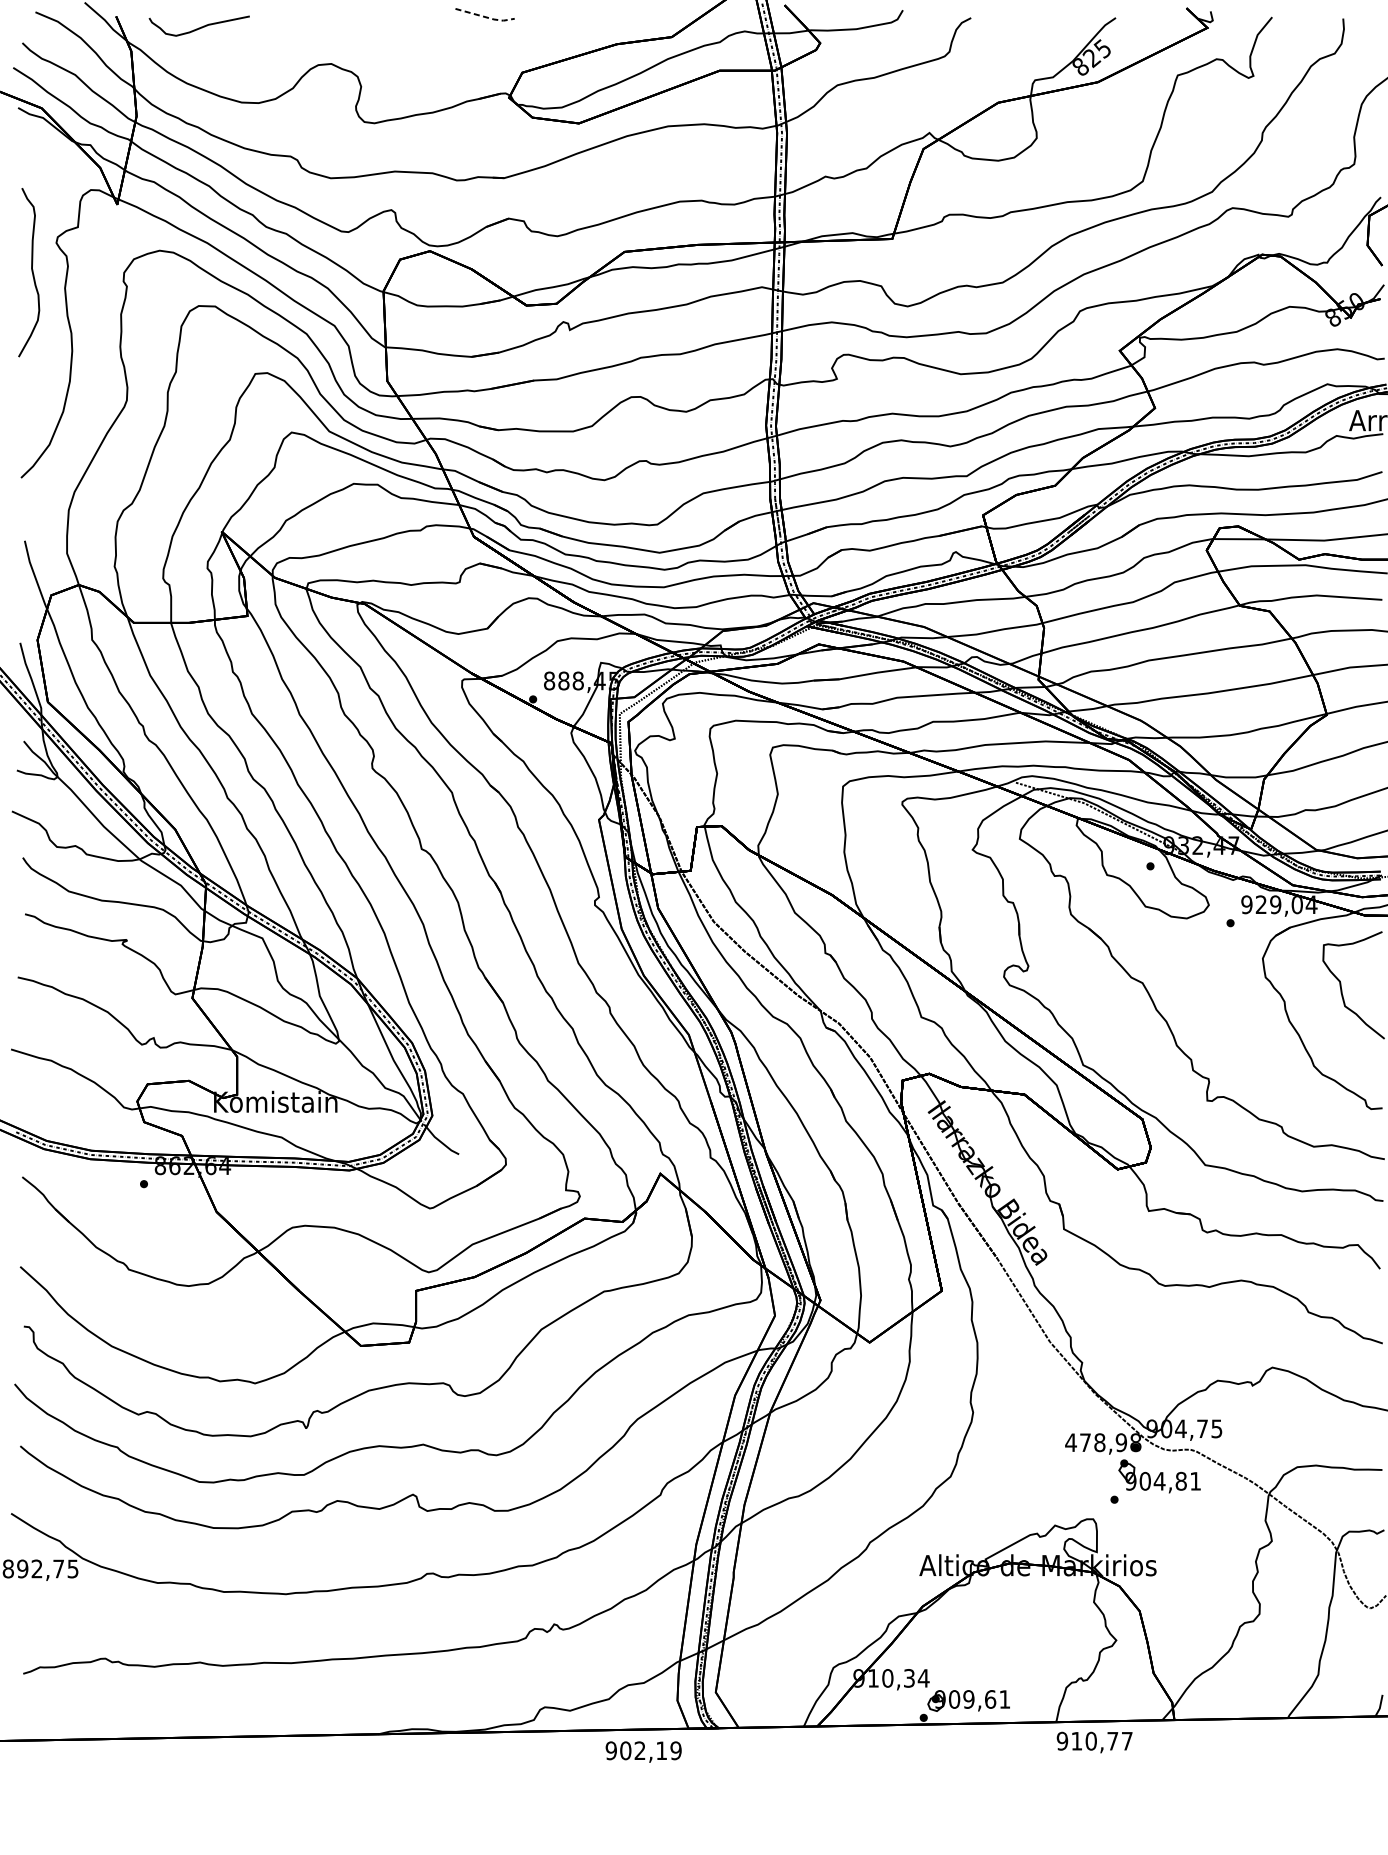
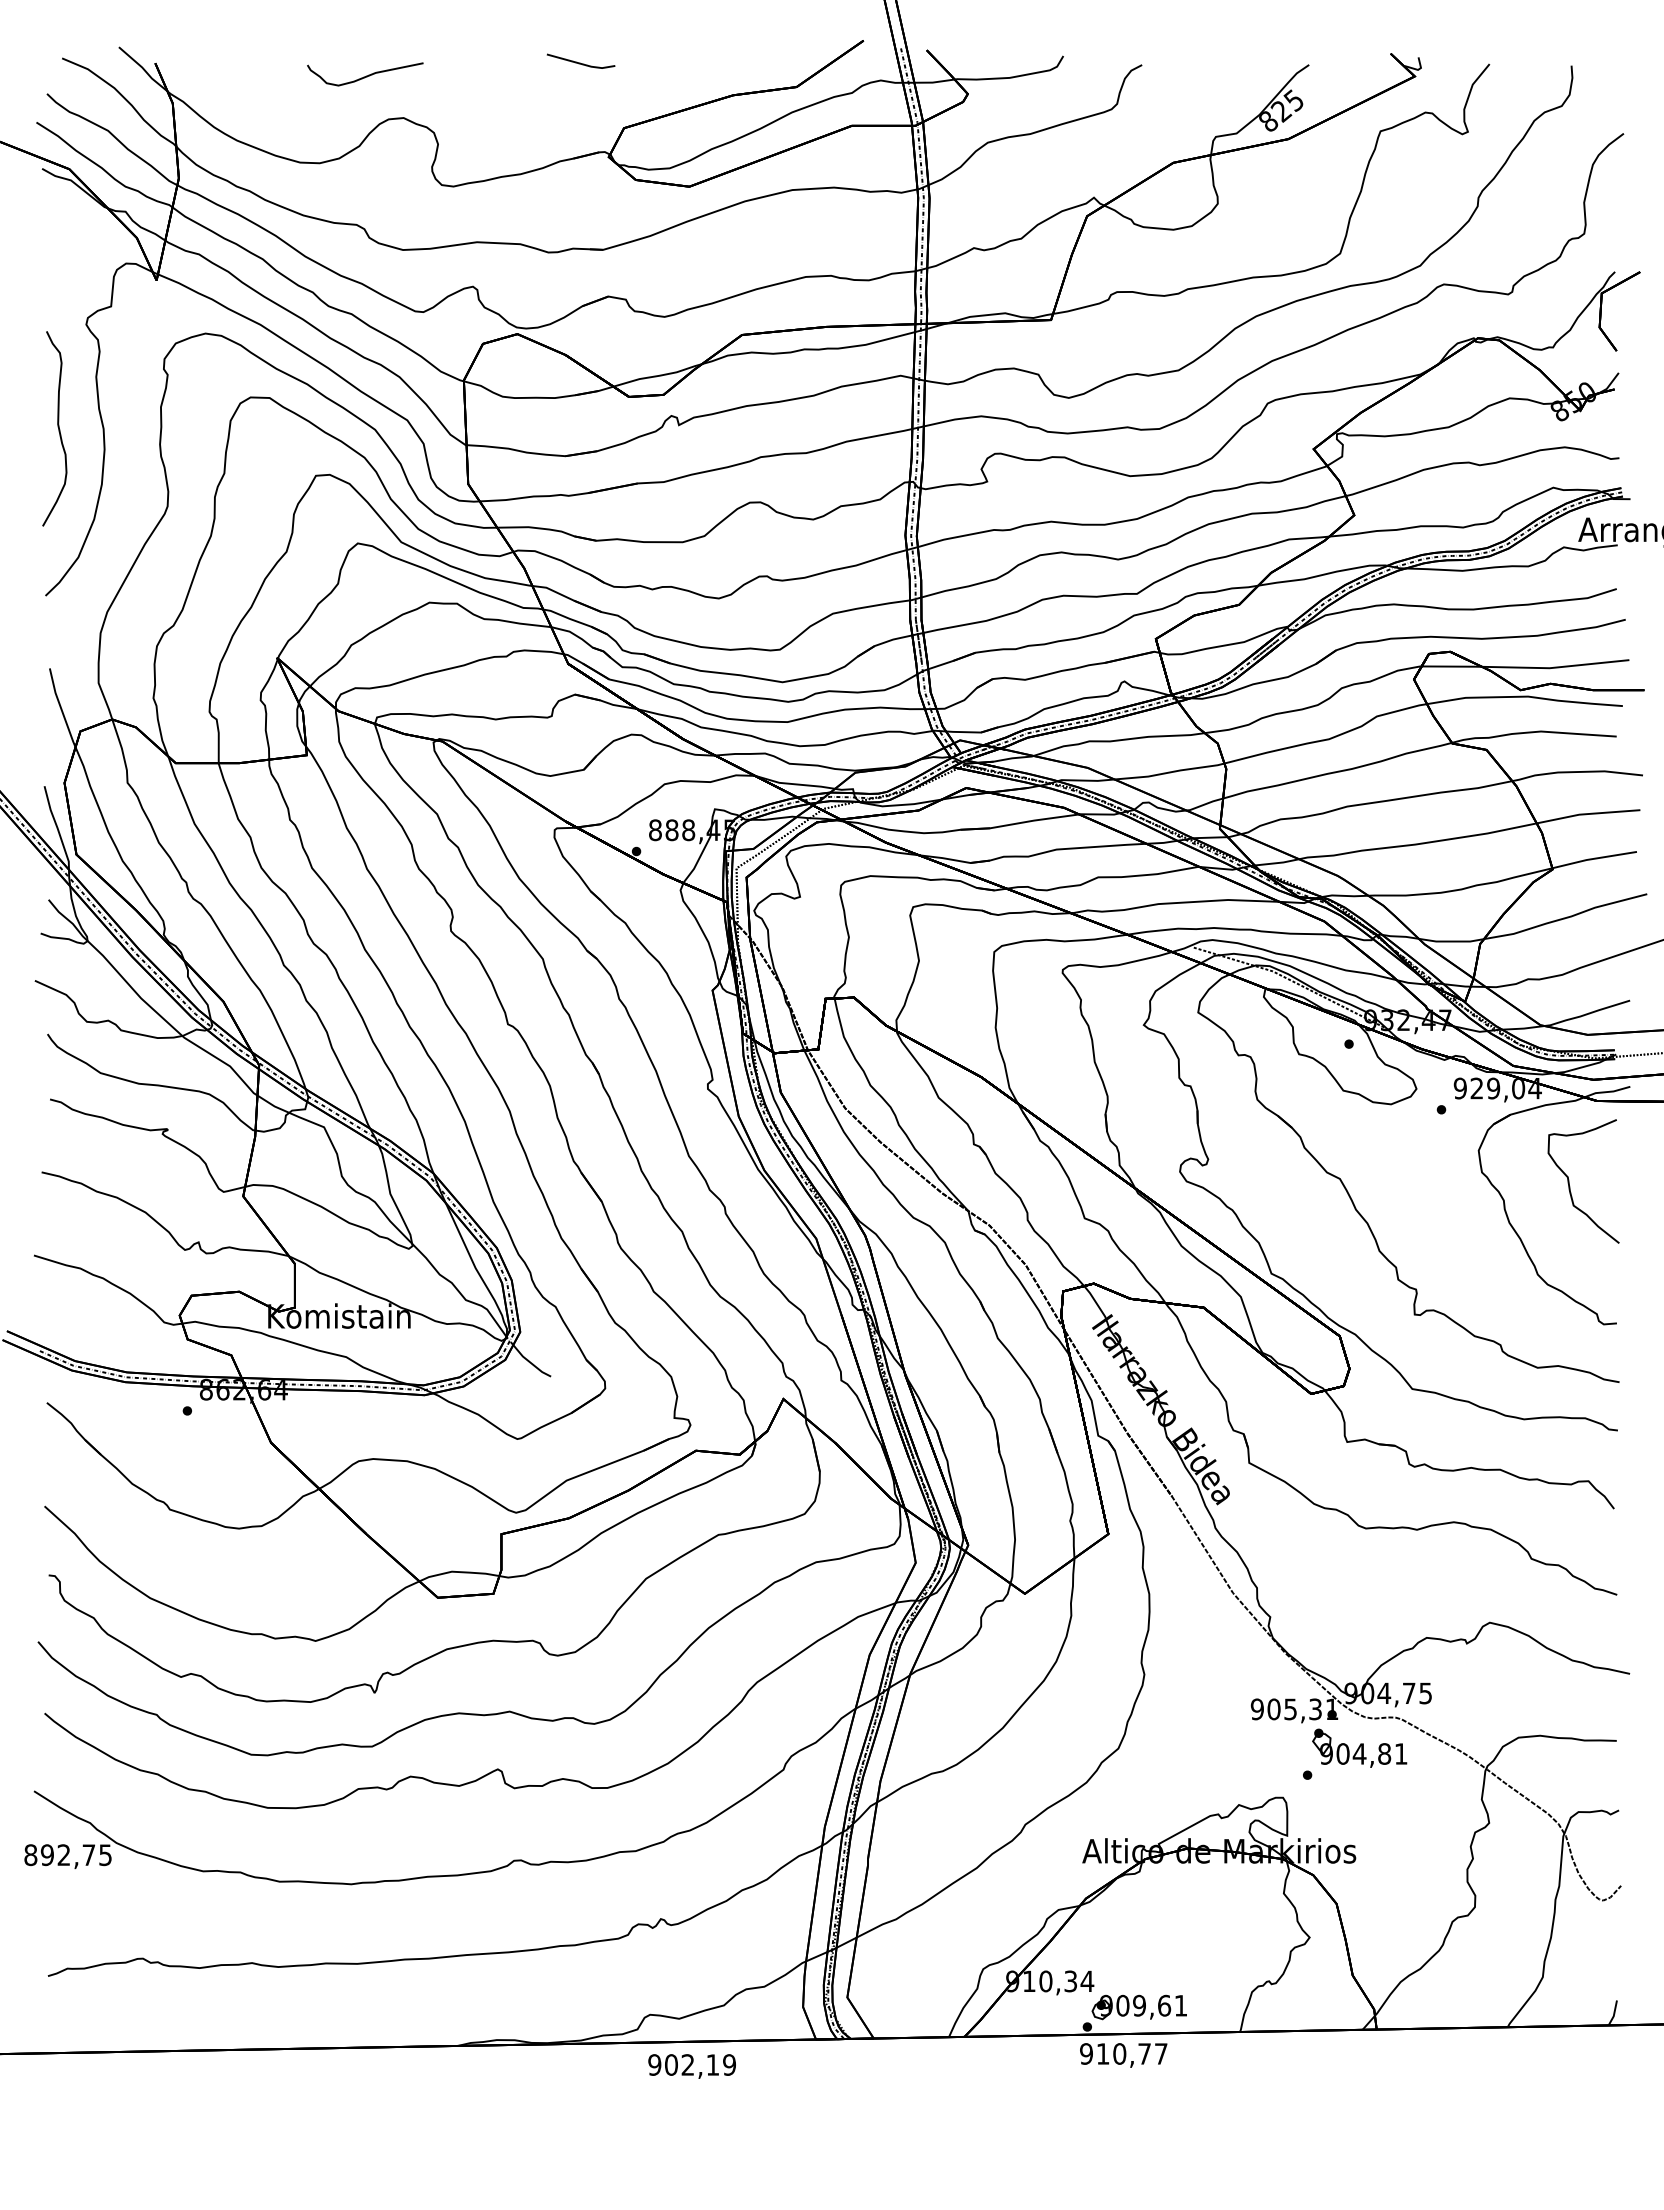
line: (485, 17) -> (581, 64), dashed -> solid
curve: (200, 27) -> (366, 75), moved
curve: (31, 271) -> (57, 427), moved
text: (1103, 1442) -> (1294, 1709), 478,98 -> 905,31
text: (1094, 1742) -> (1123, 2055), moved
text: (643, 1752) -> (691, 2066), moved

